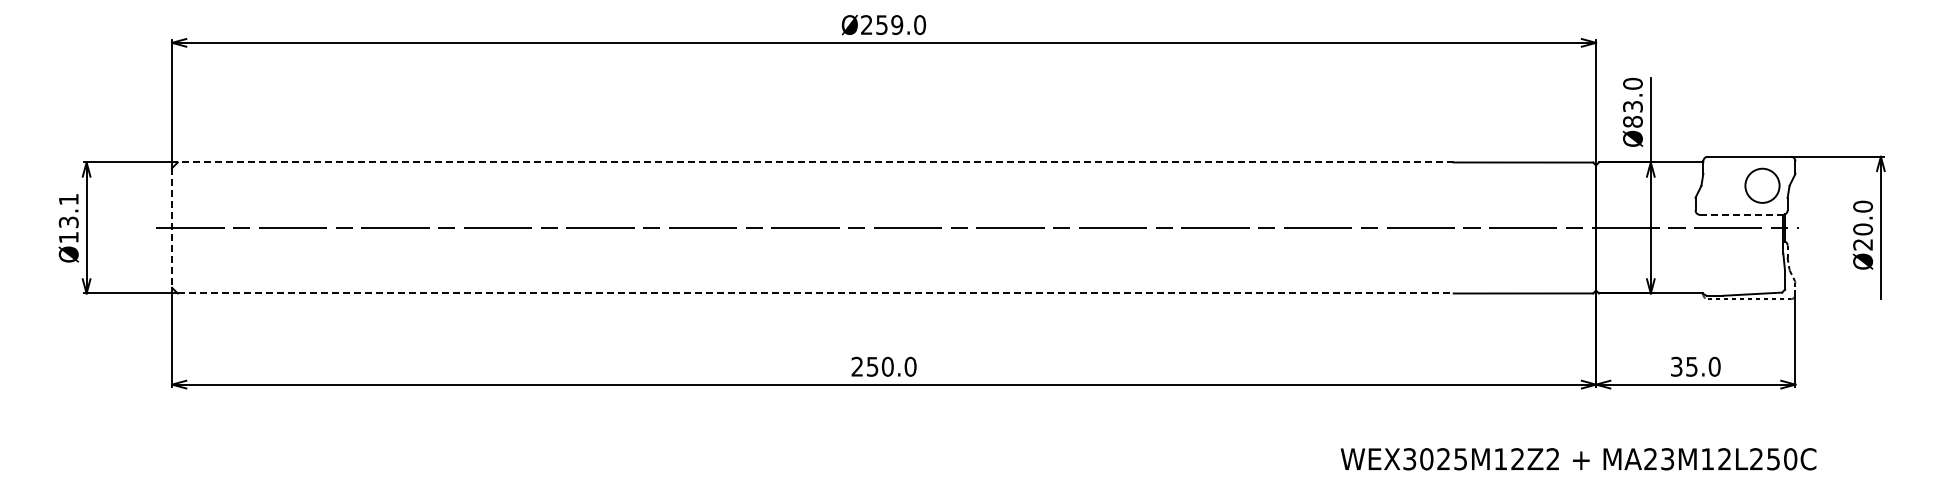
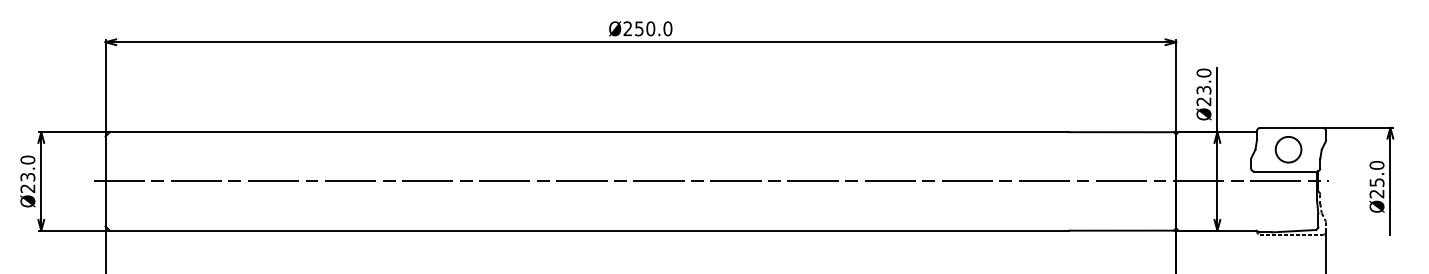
text: (897, 24) -> (650, 28), Ø259.0 -> Ø250.0
text: (1632, 121) -> (1203, 101), Ø83.0 -> Ø23.0
line: (815, 162) -> (589, 132), dashed -> solid
circle: (1762, 185) -> (1288, 149), moved
line: (1742, 214) -> (1286, 171), dashed -> solid
text: (68, 218) -> (27, 174), Ø13.1 -> Ø23.0
line: (172, 227) -> (105, 181), dashed -> solid
text: (1863, 229) -> (1377, 182), Ø20.0 -> Ø25.0
line: (815, 293) -> (589, 230), dashed -> solid

